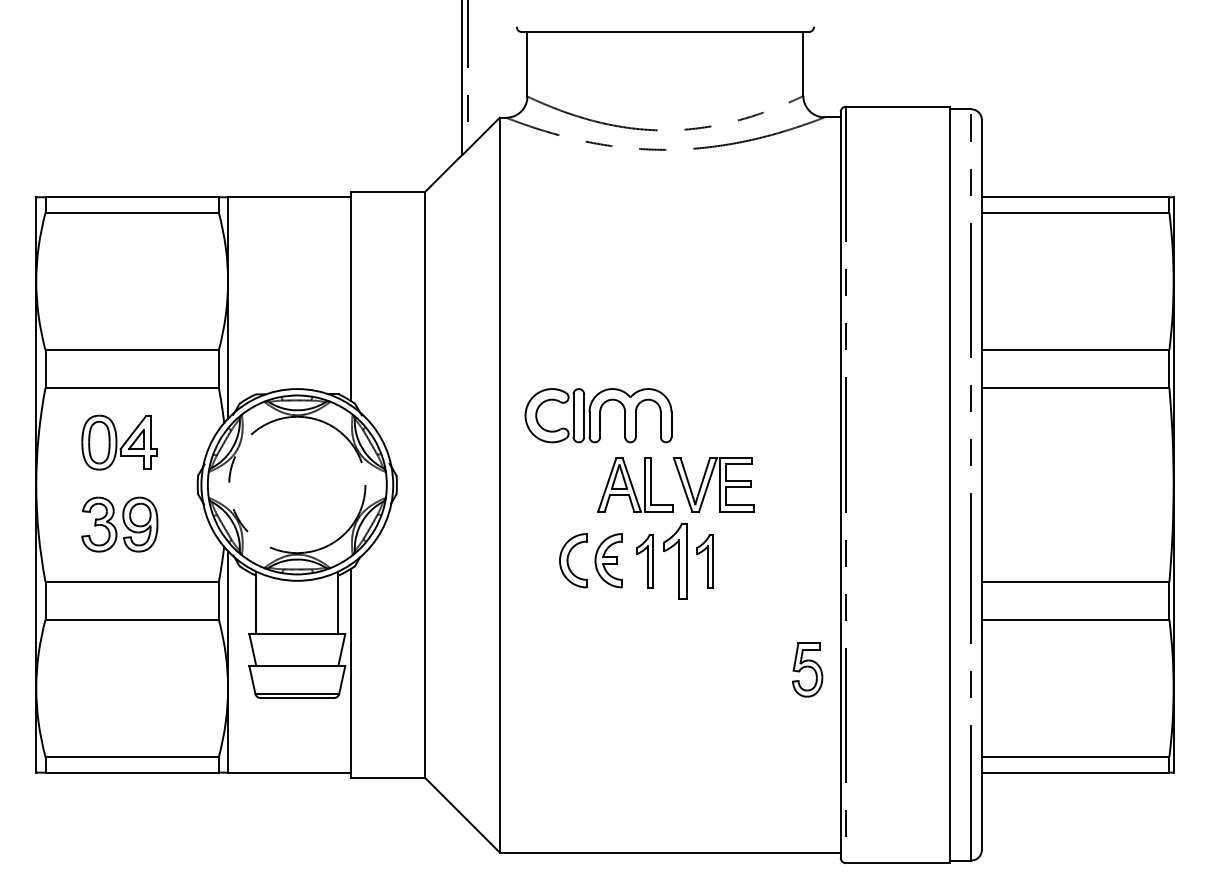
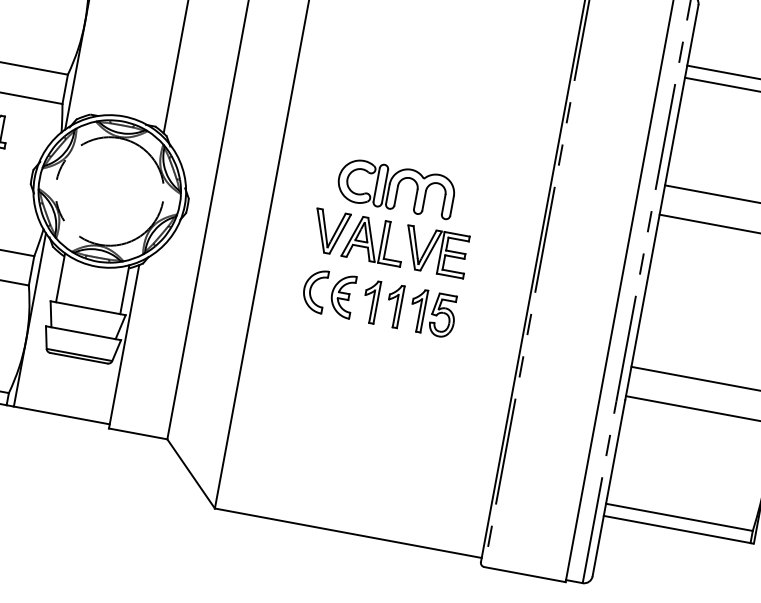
part: (598, 415) -> (396, 188), moved
part: (579, 484) -> (330, 232), added
part: (674, 561) -> (393, 306), size x0.71
part: (807, 669) -> (443, 315), moved

